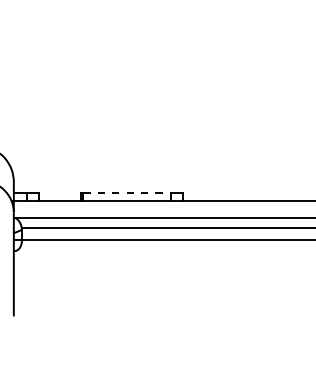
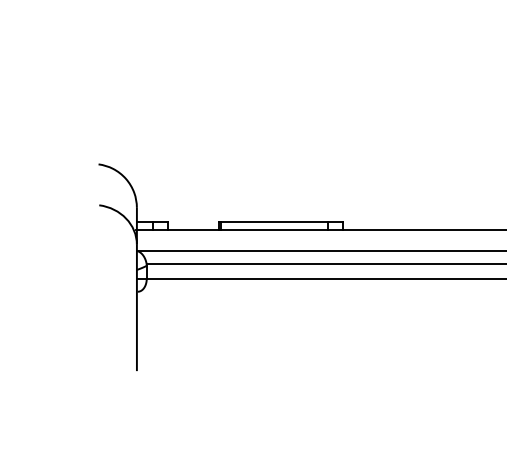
line: (127, 193) -> (274, 221), dashed -> solid

